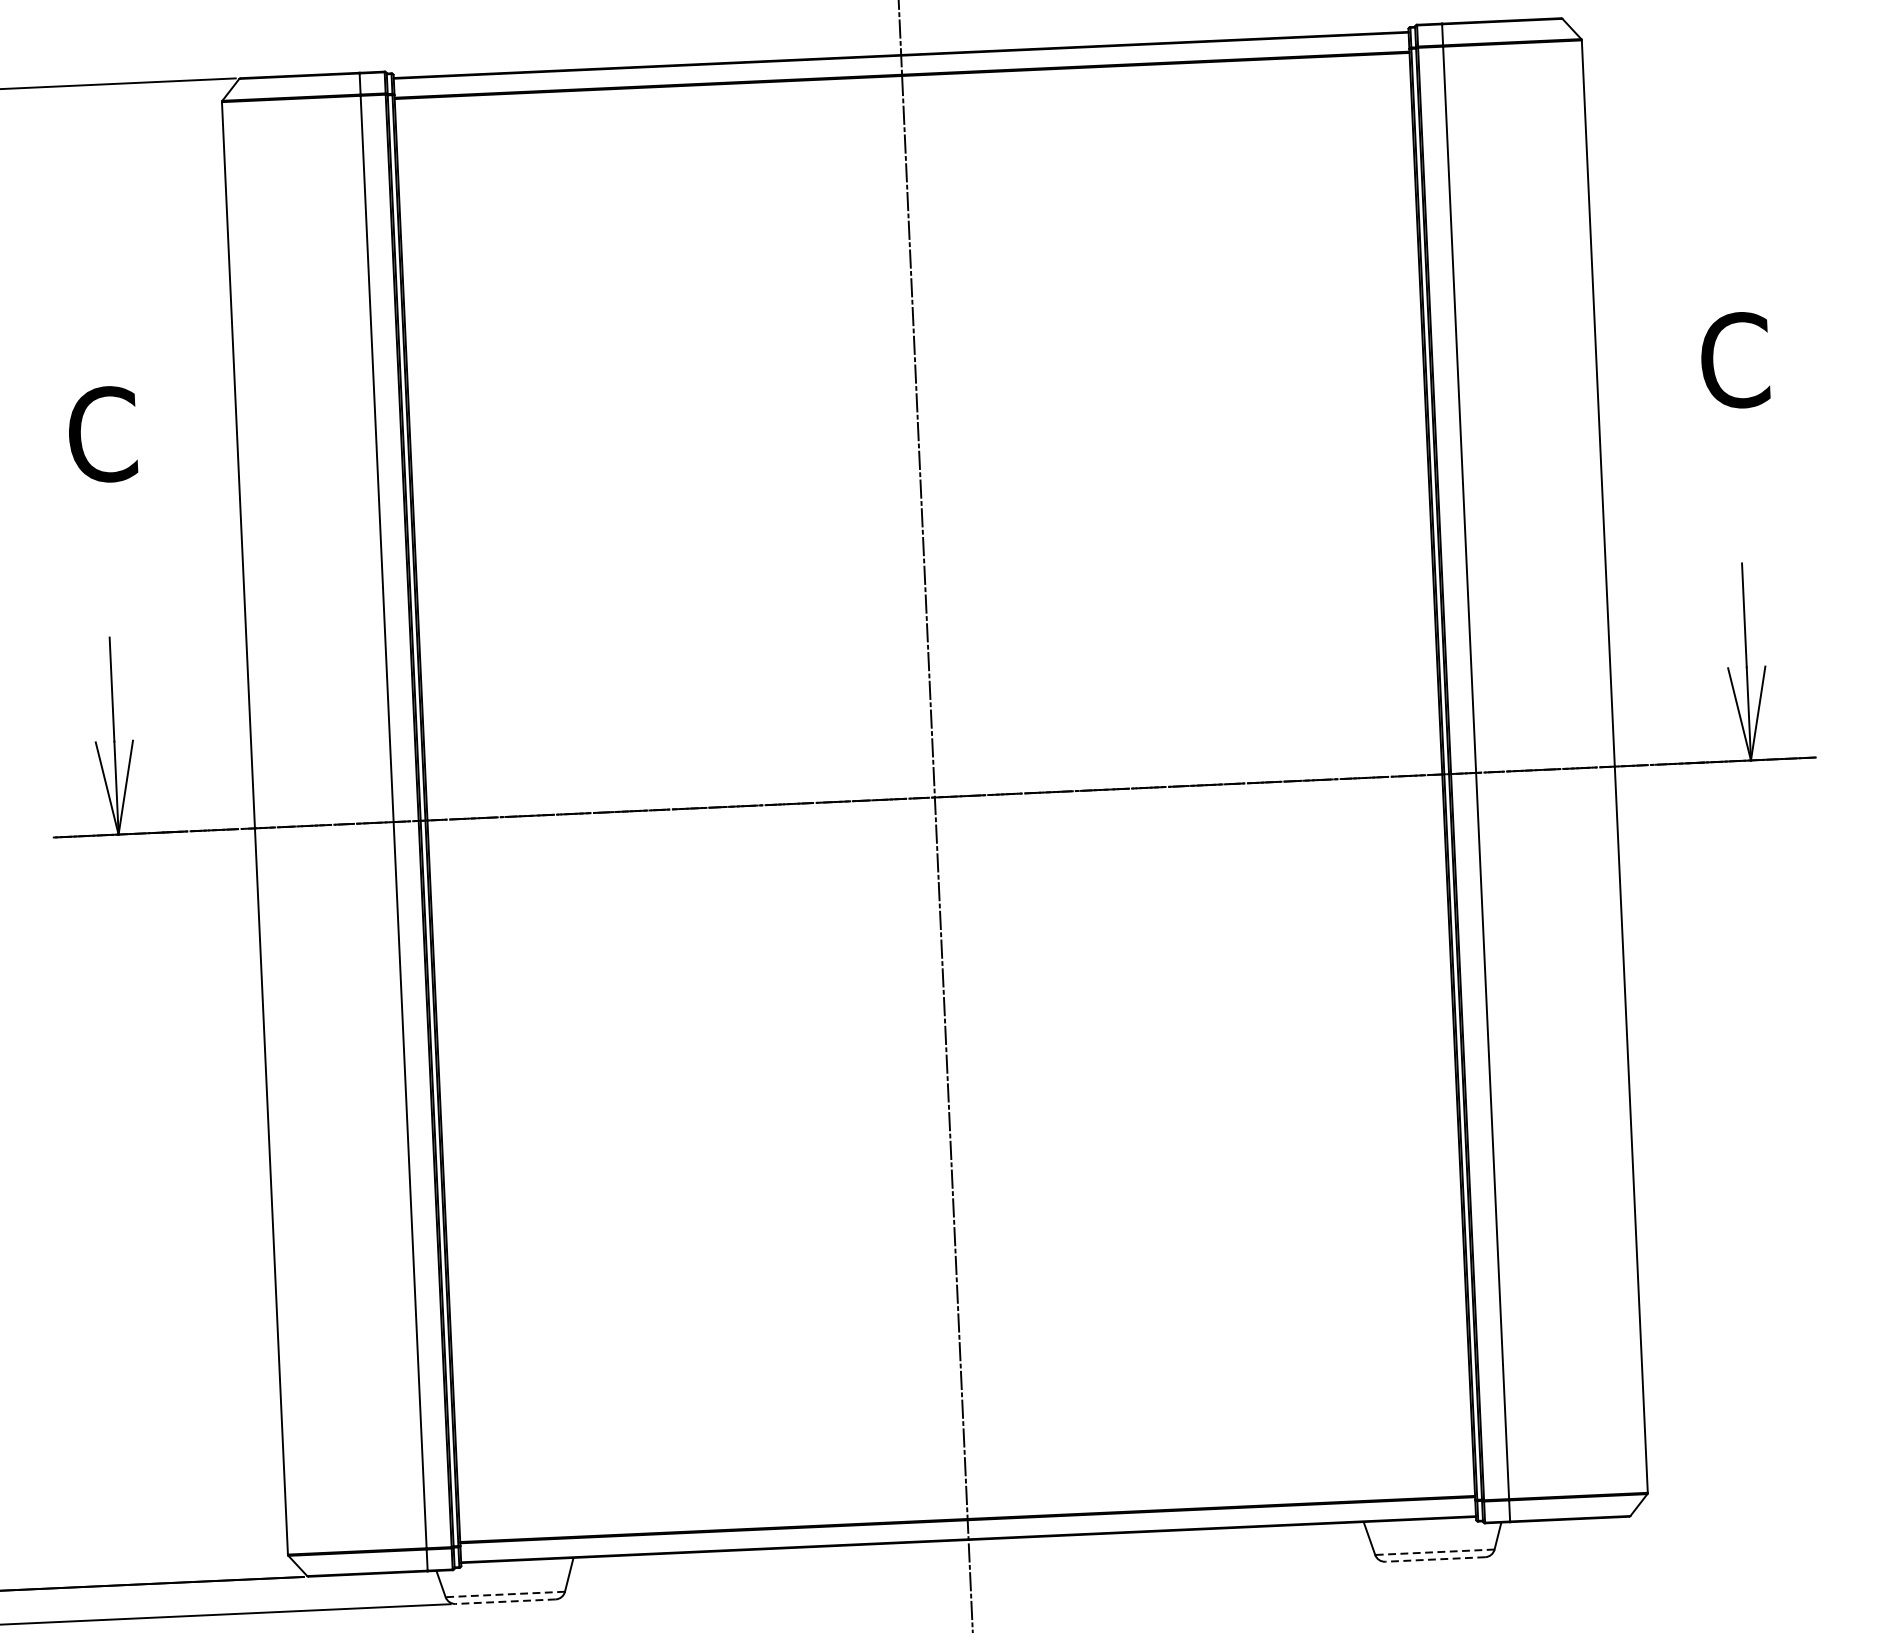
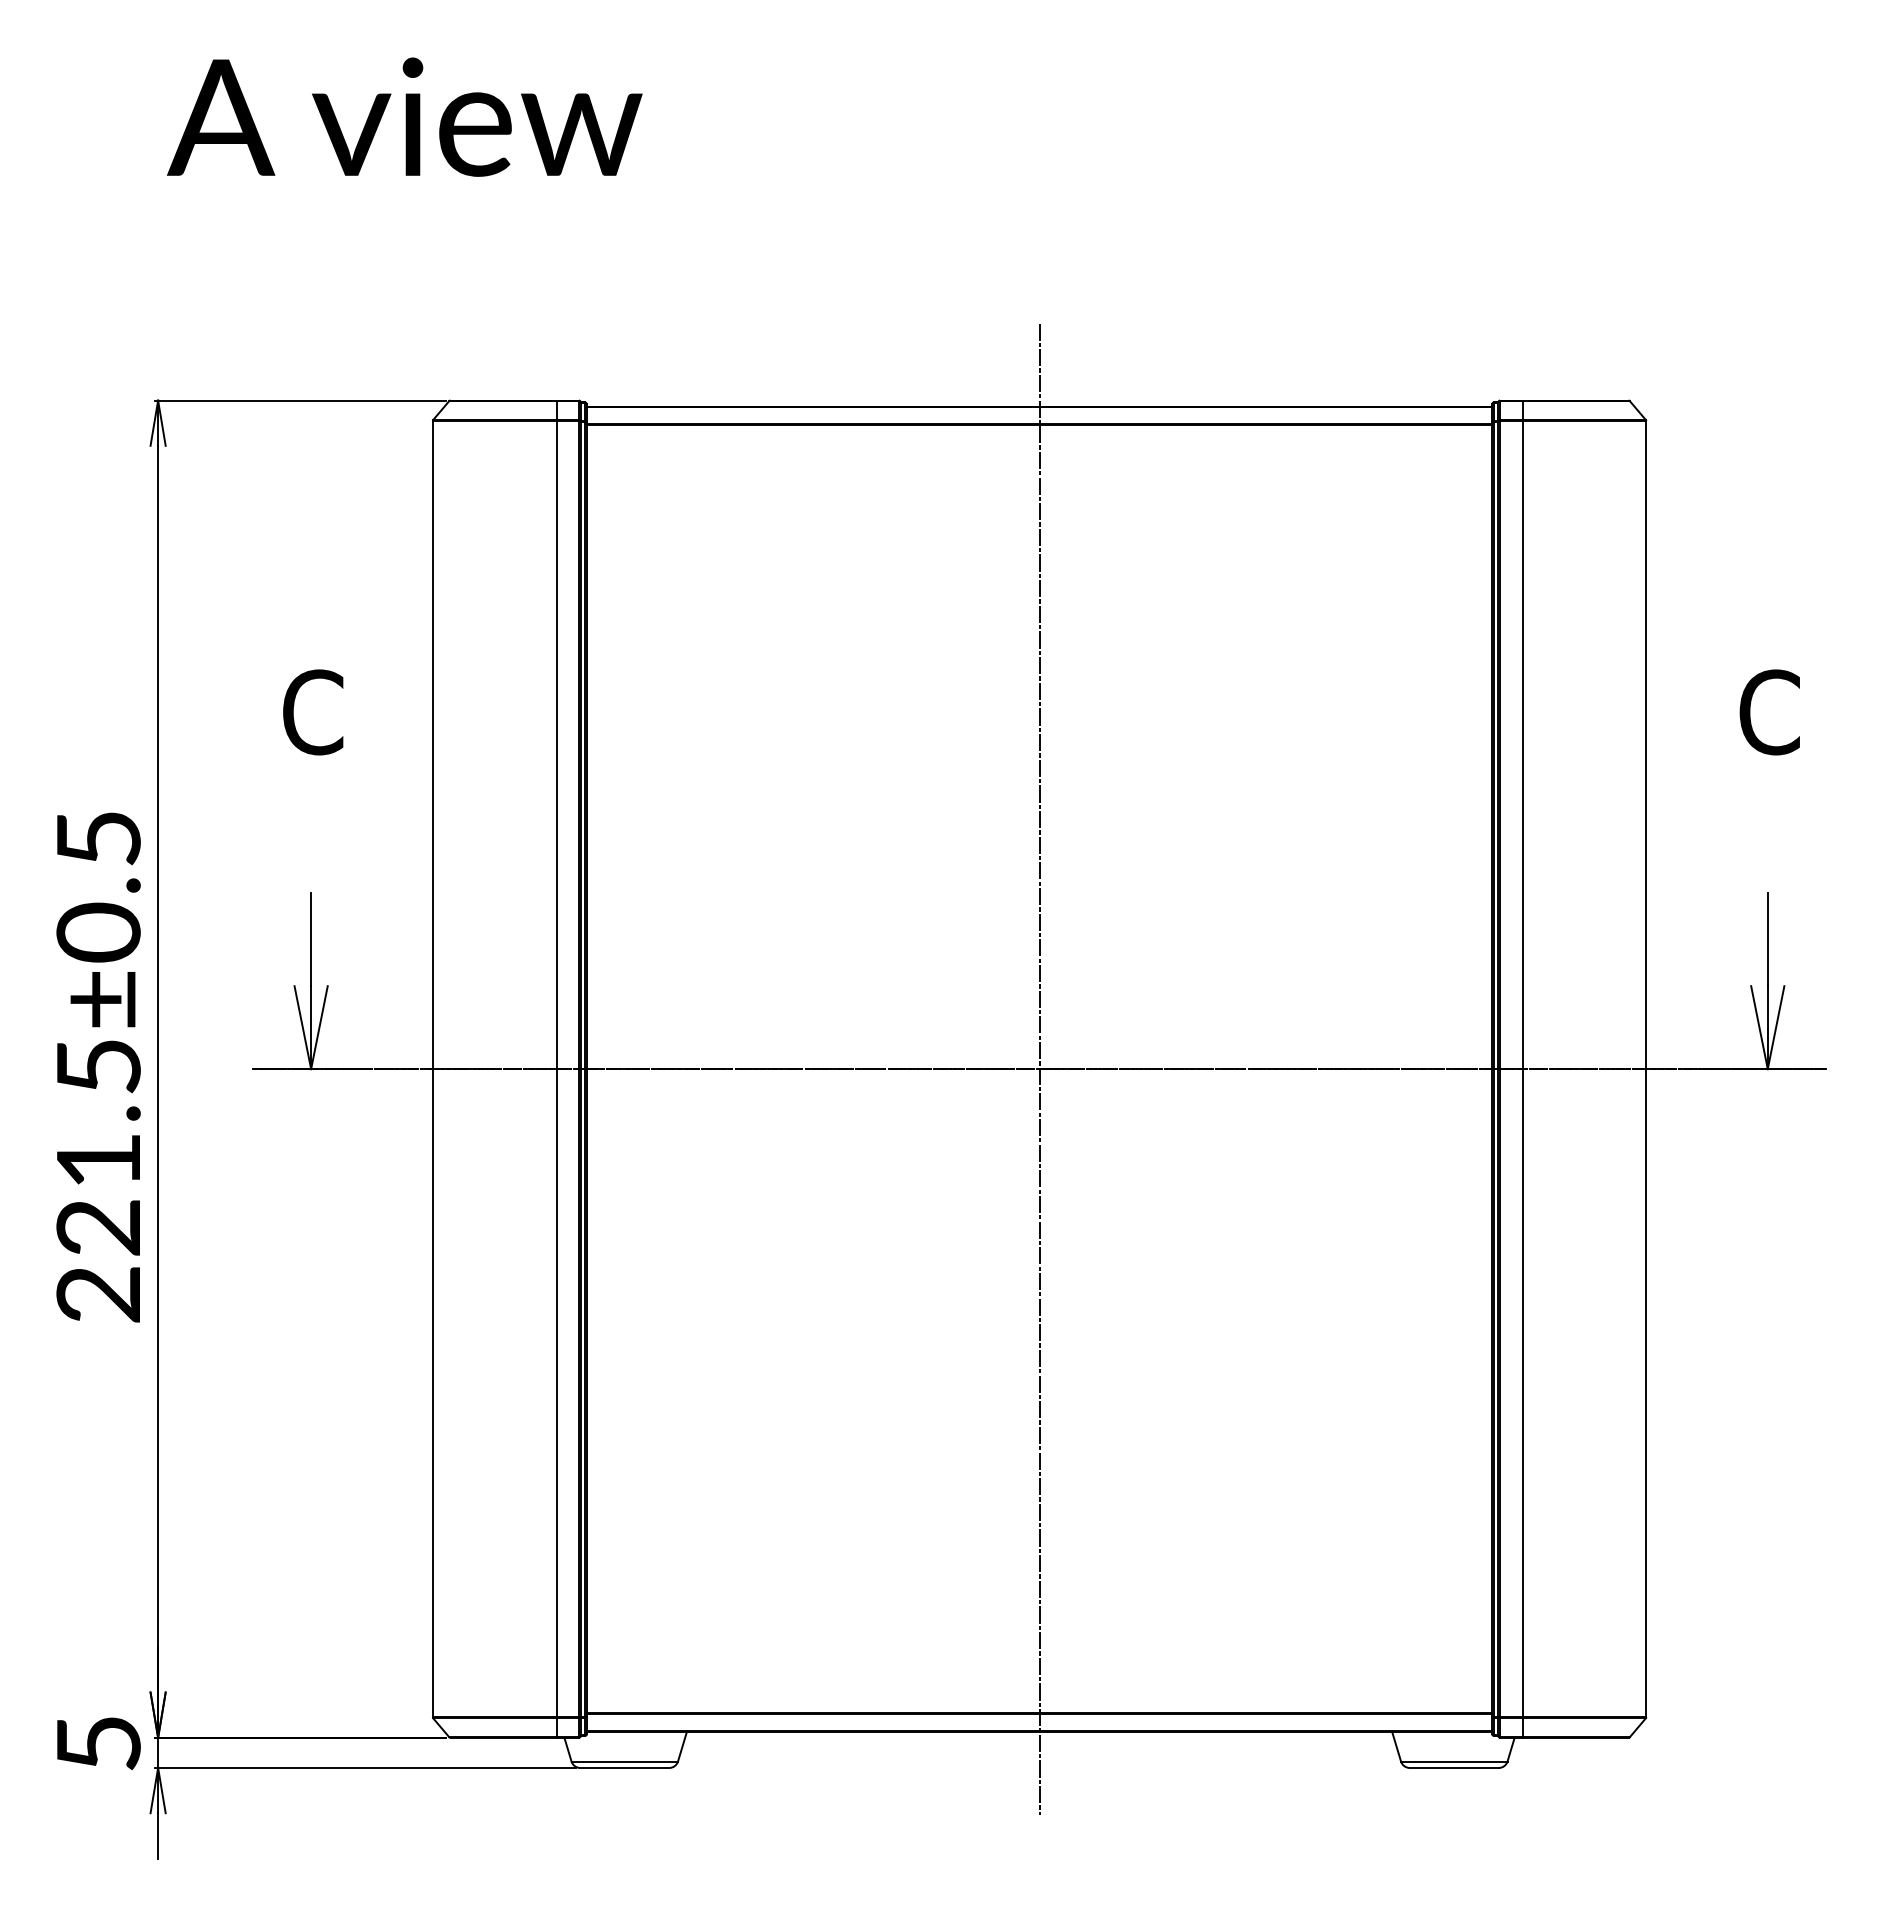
line: (1434, 1552) -> (1453, 1761), dashed -> solid
line: (1435, 1558) -> (1454, 1767), dashed -> solid
line: (505, 1594) -> (624, 1761), dashed -> solid
line: (505, 1601) -> (624, 1767), dashed -> solid

